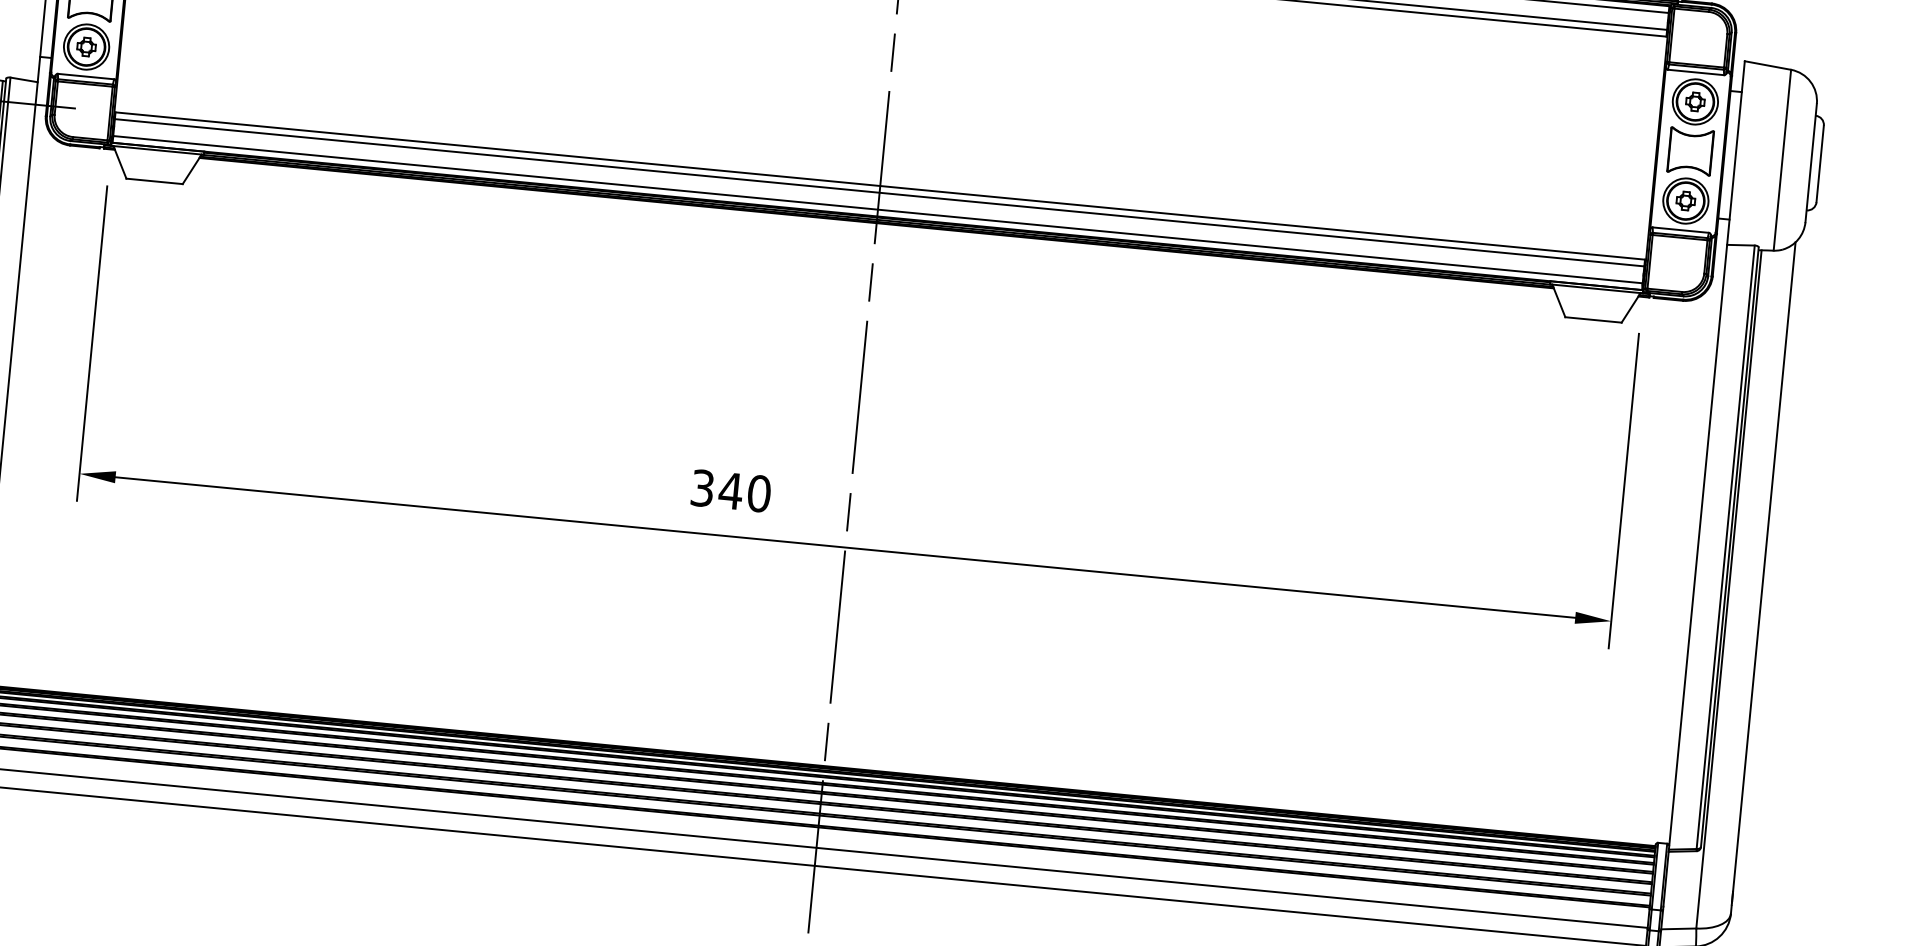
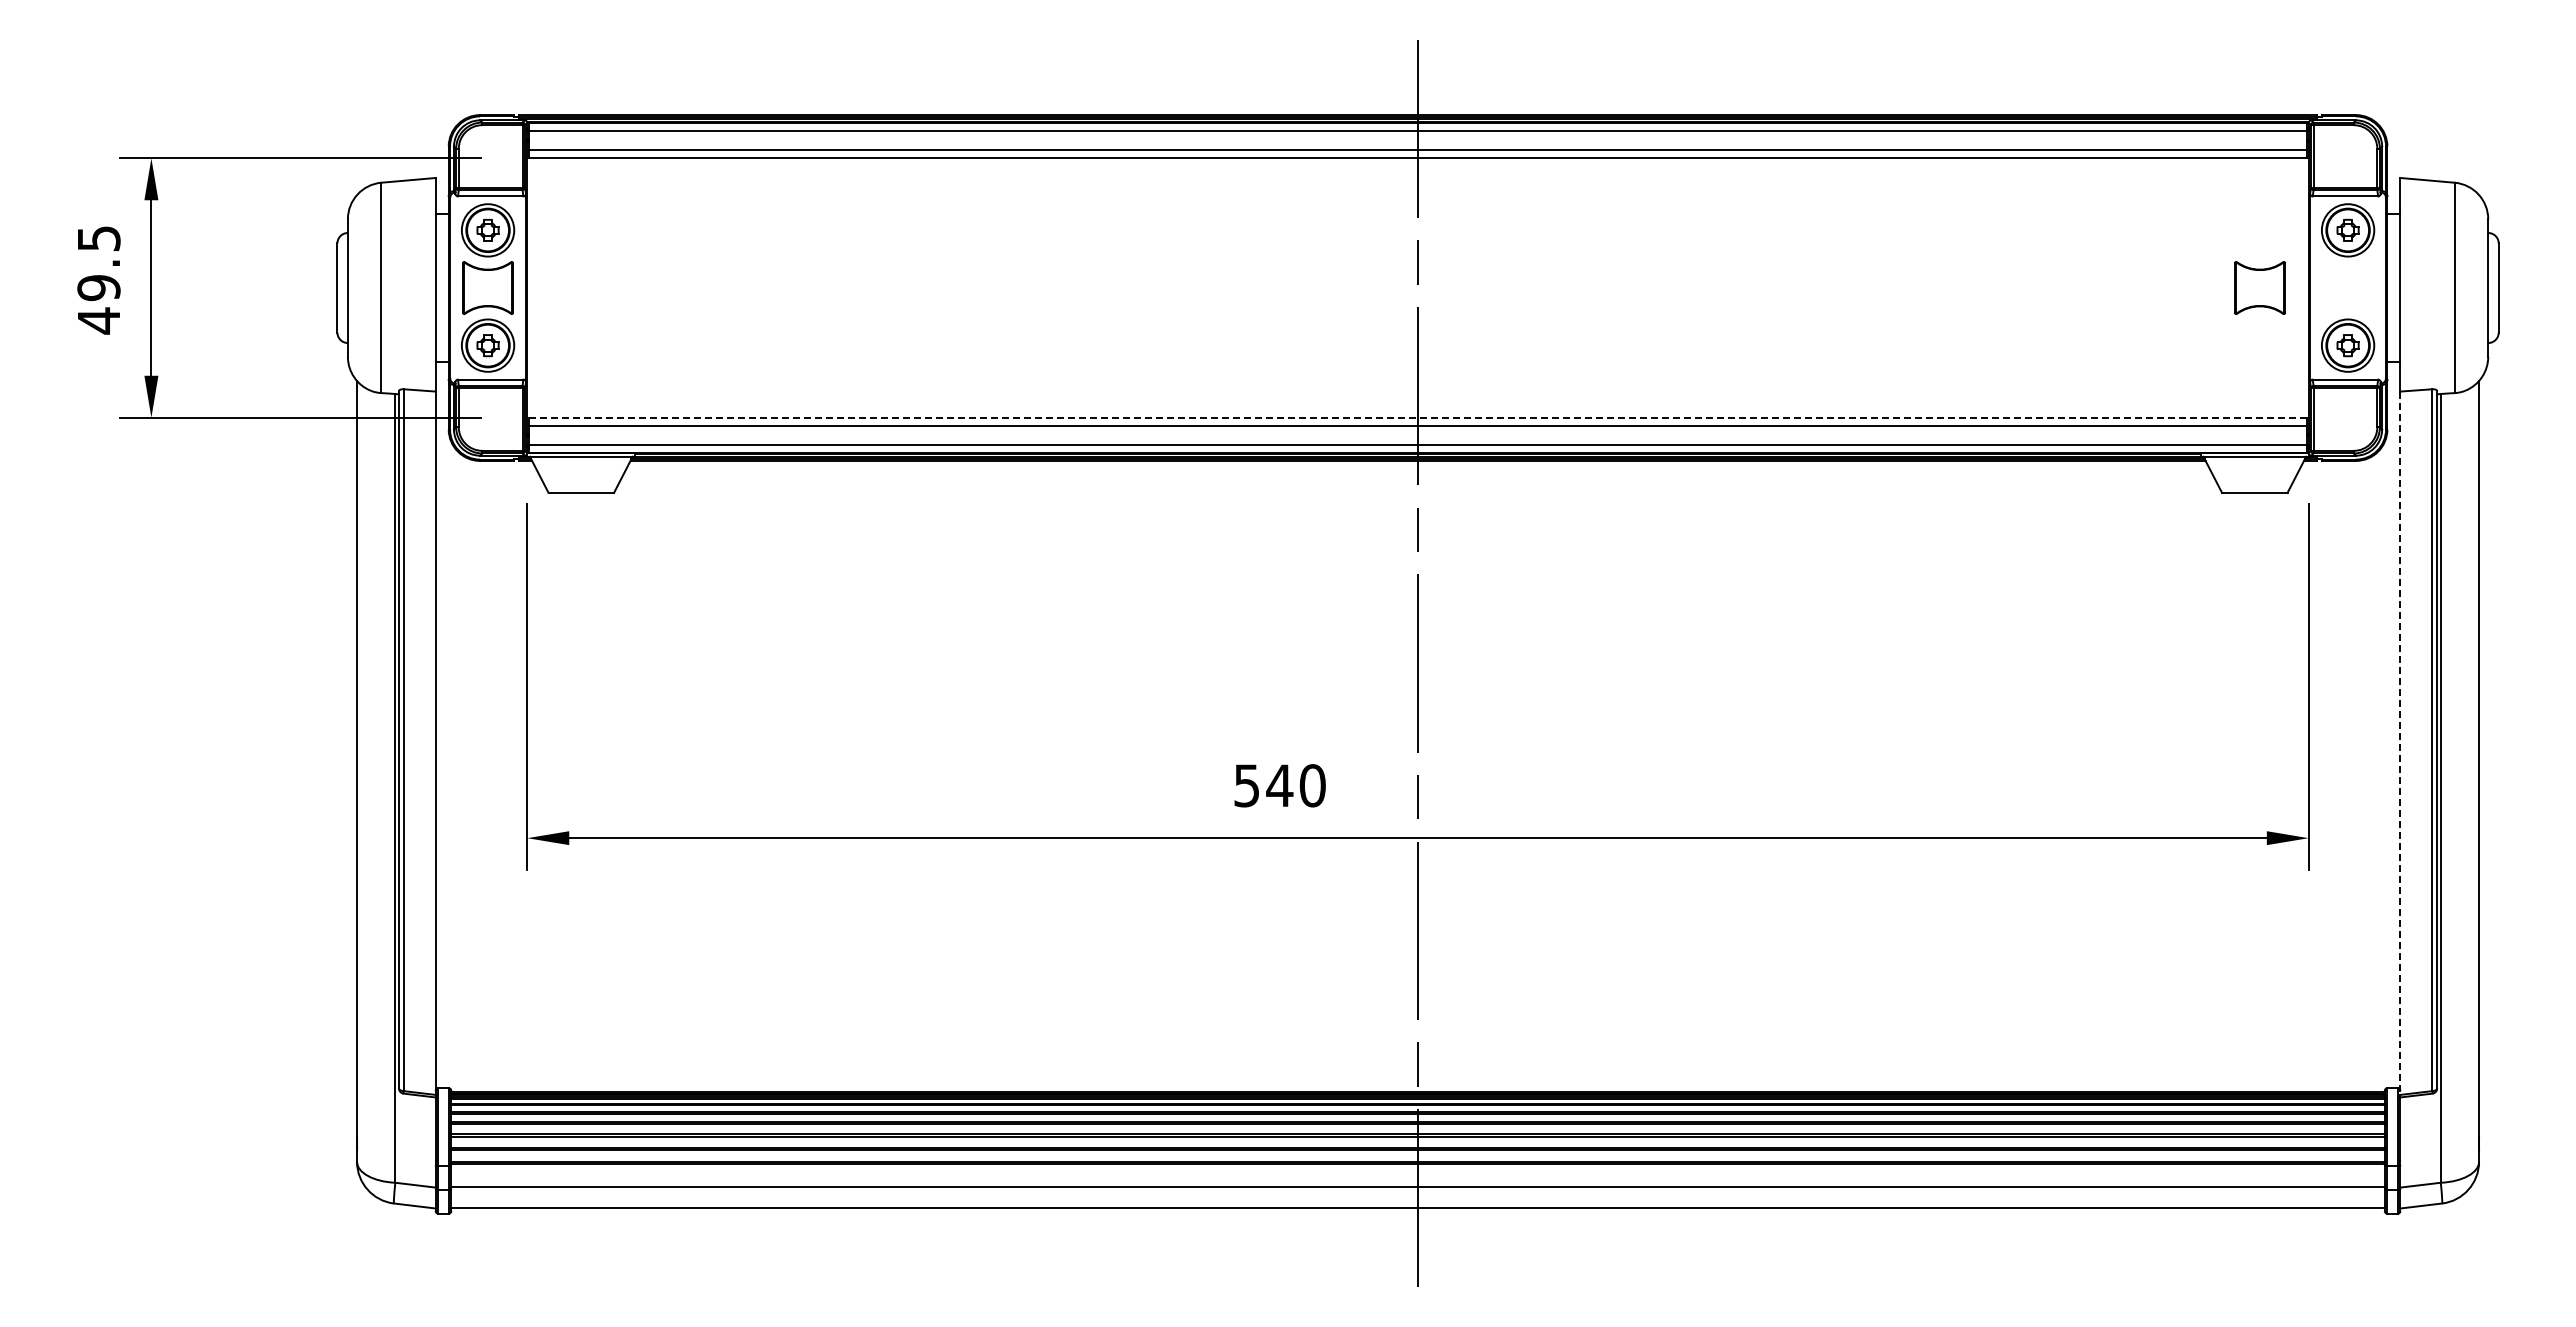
part: (1690, 151) -> (2259, 287), moved
line: (880, 185) -> (1418, 417), solid -> dashed
text: (703, 488) -> (1247, 785), 340 -> 540
line: (1698, 547) -> (2400, 743), solid -> dashed

